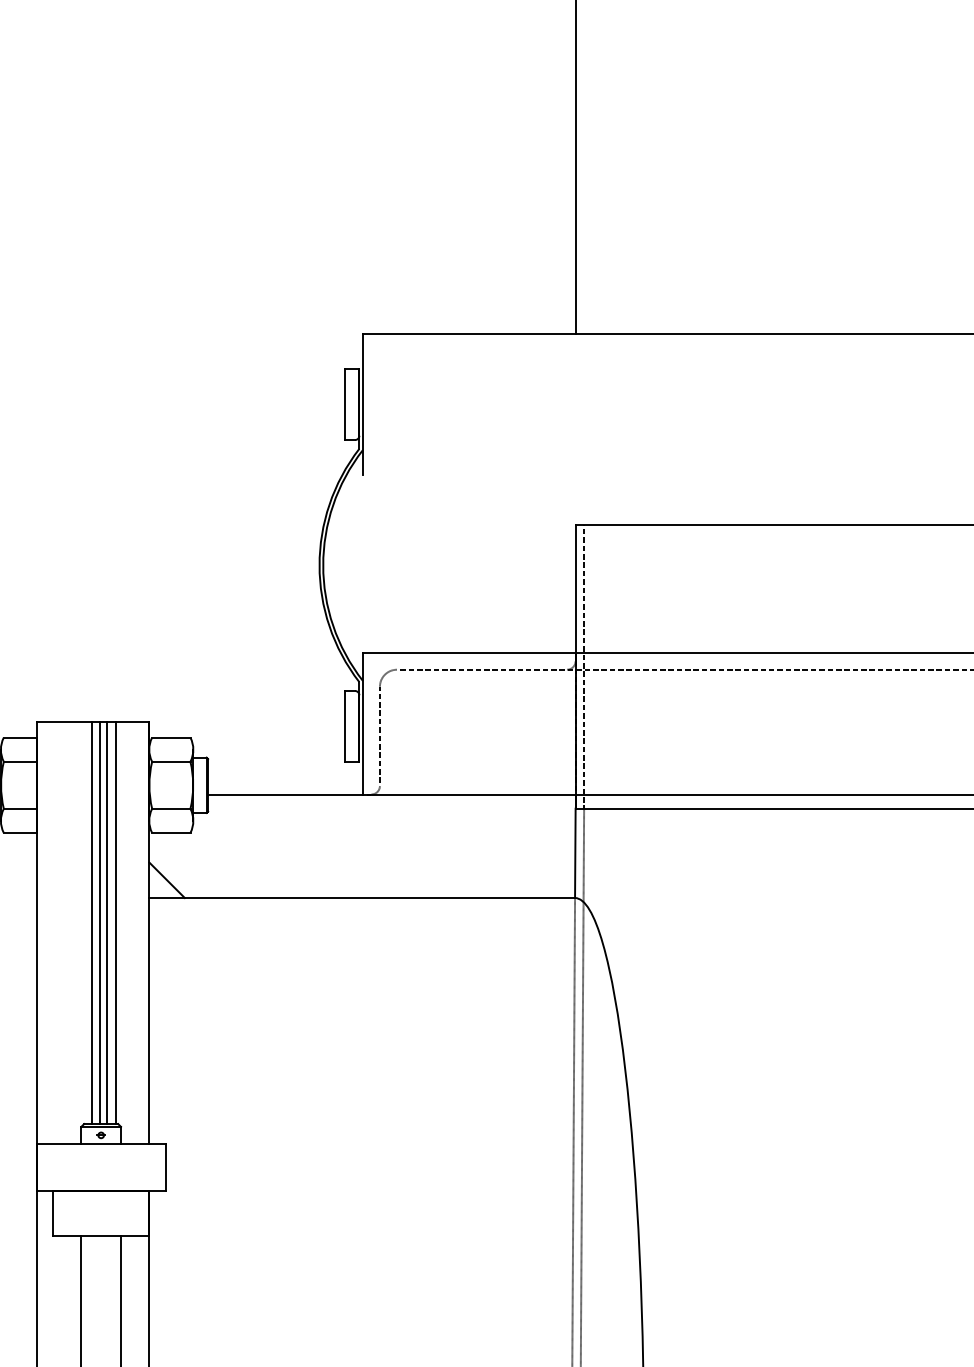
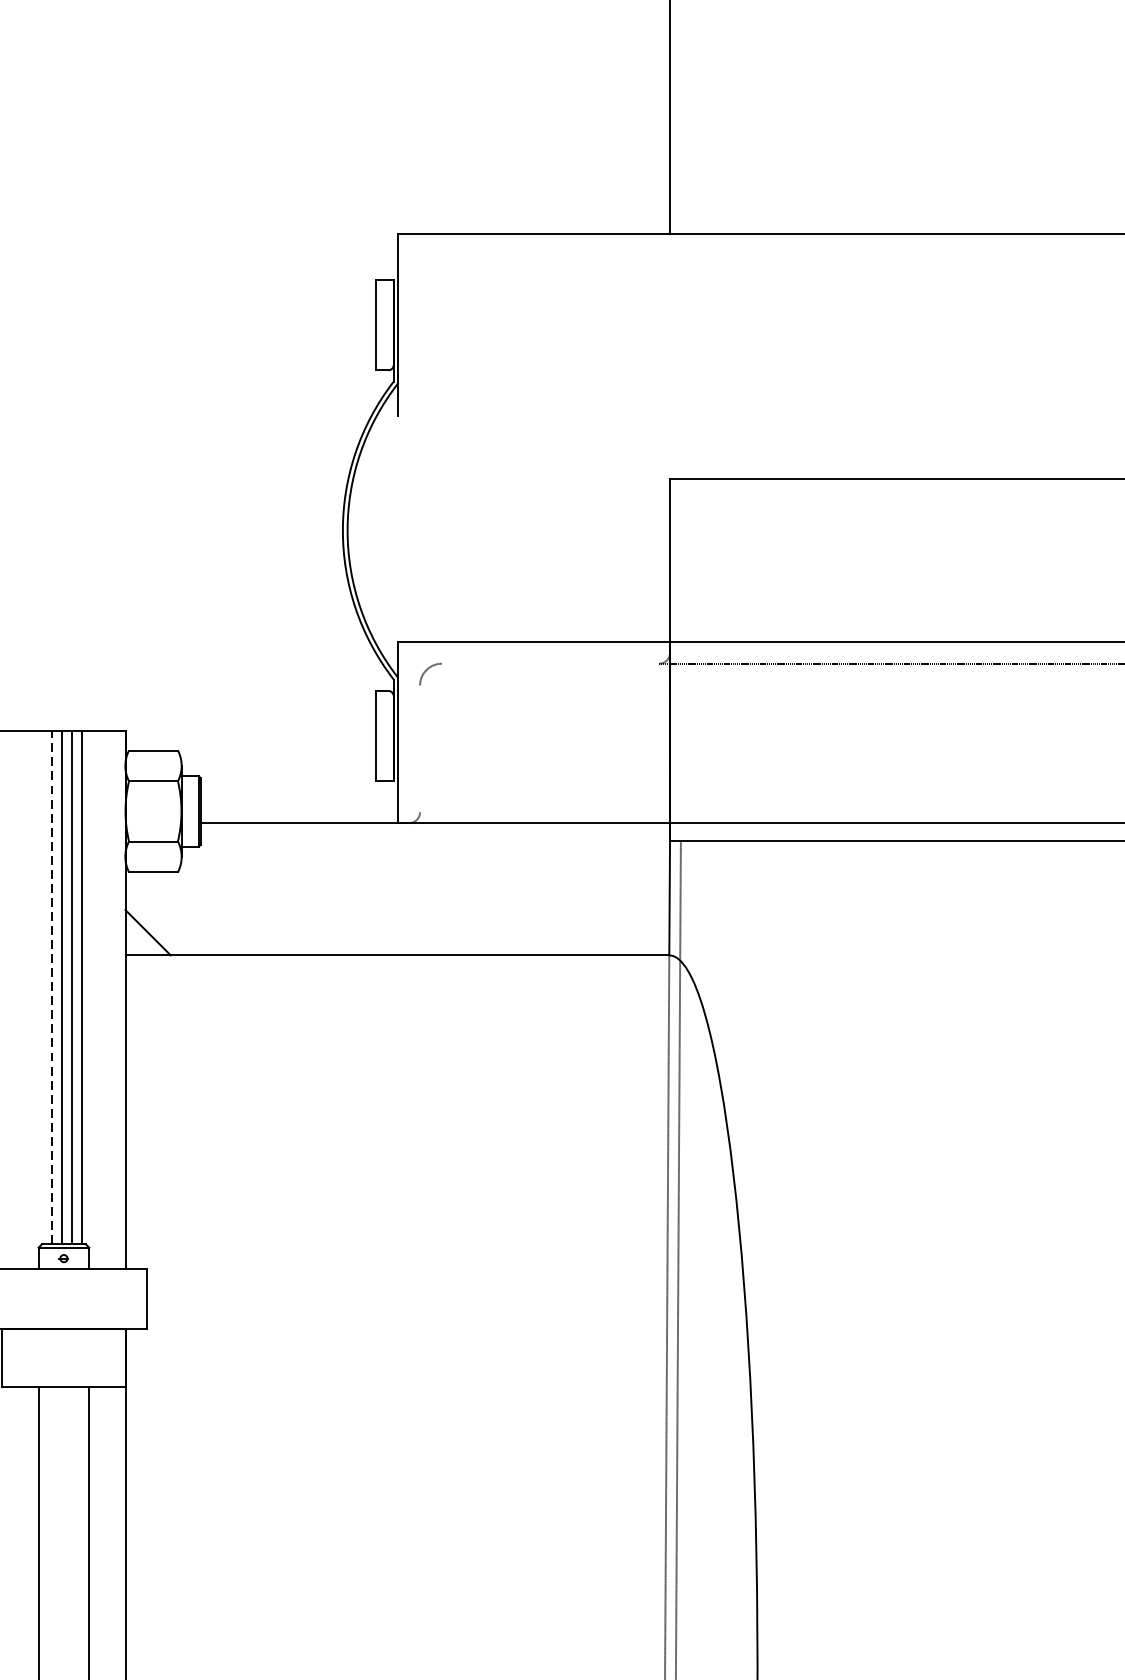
line: (584, 666) -> (681, 659), removed
line: (481, 669) -> (549, 663), removed
line: (379, 736) -> (419, 749), removed
line: (91, 923) -> (51, 987), solid -> dashed

